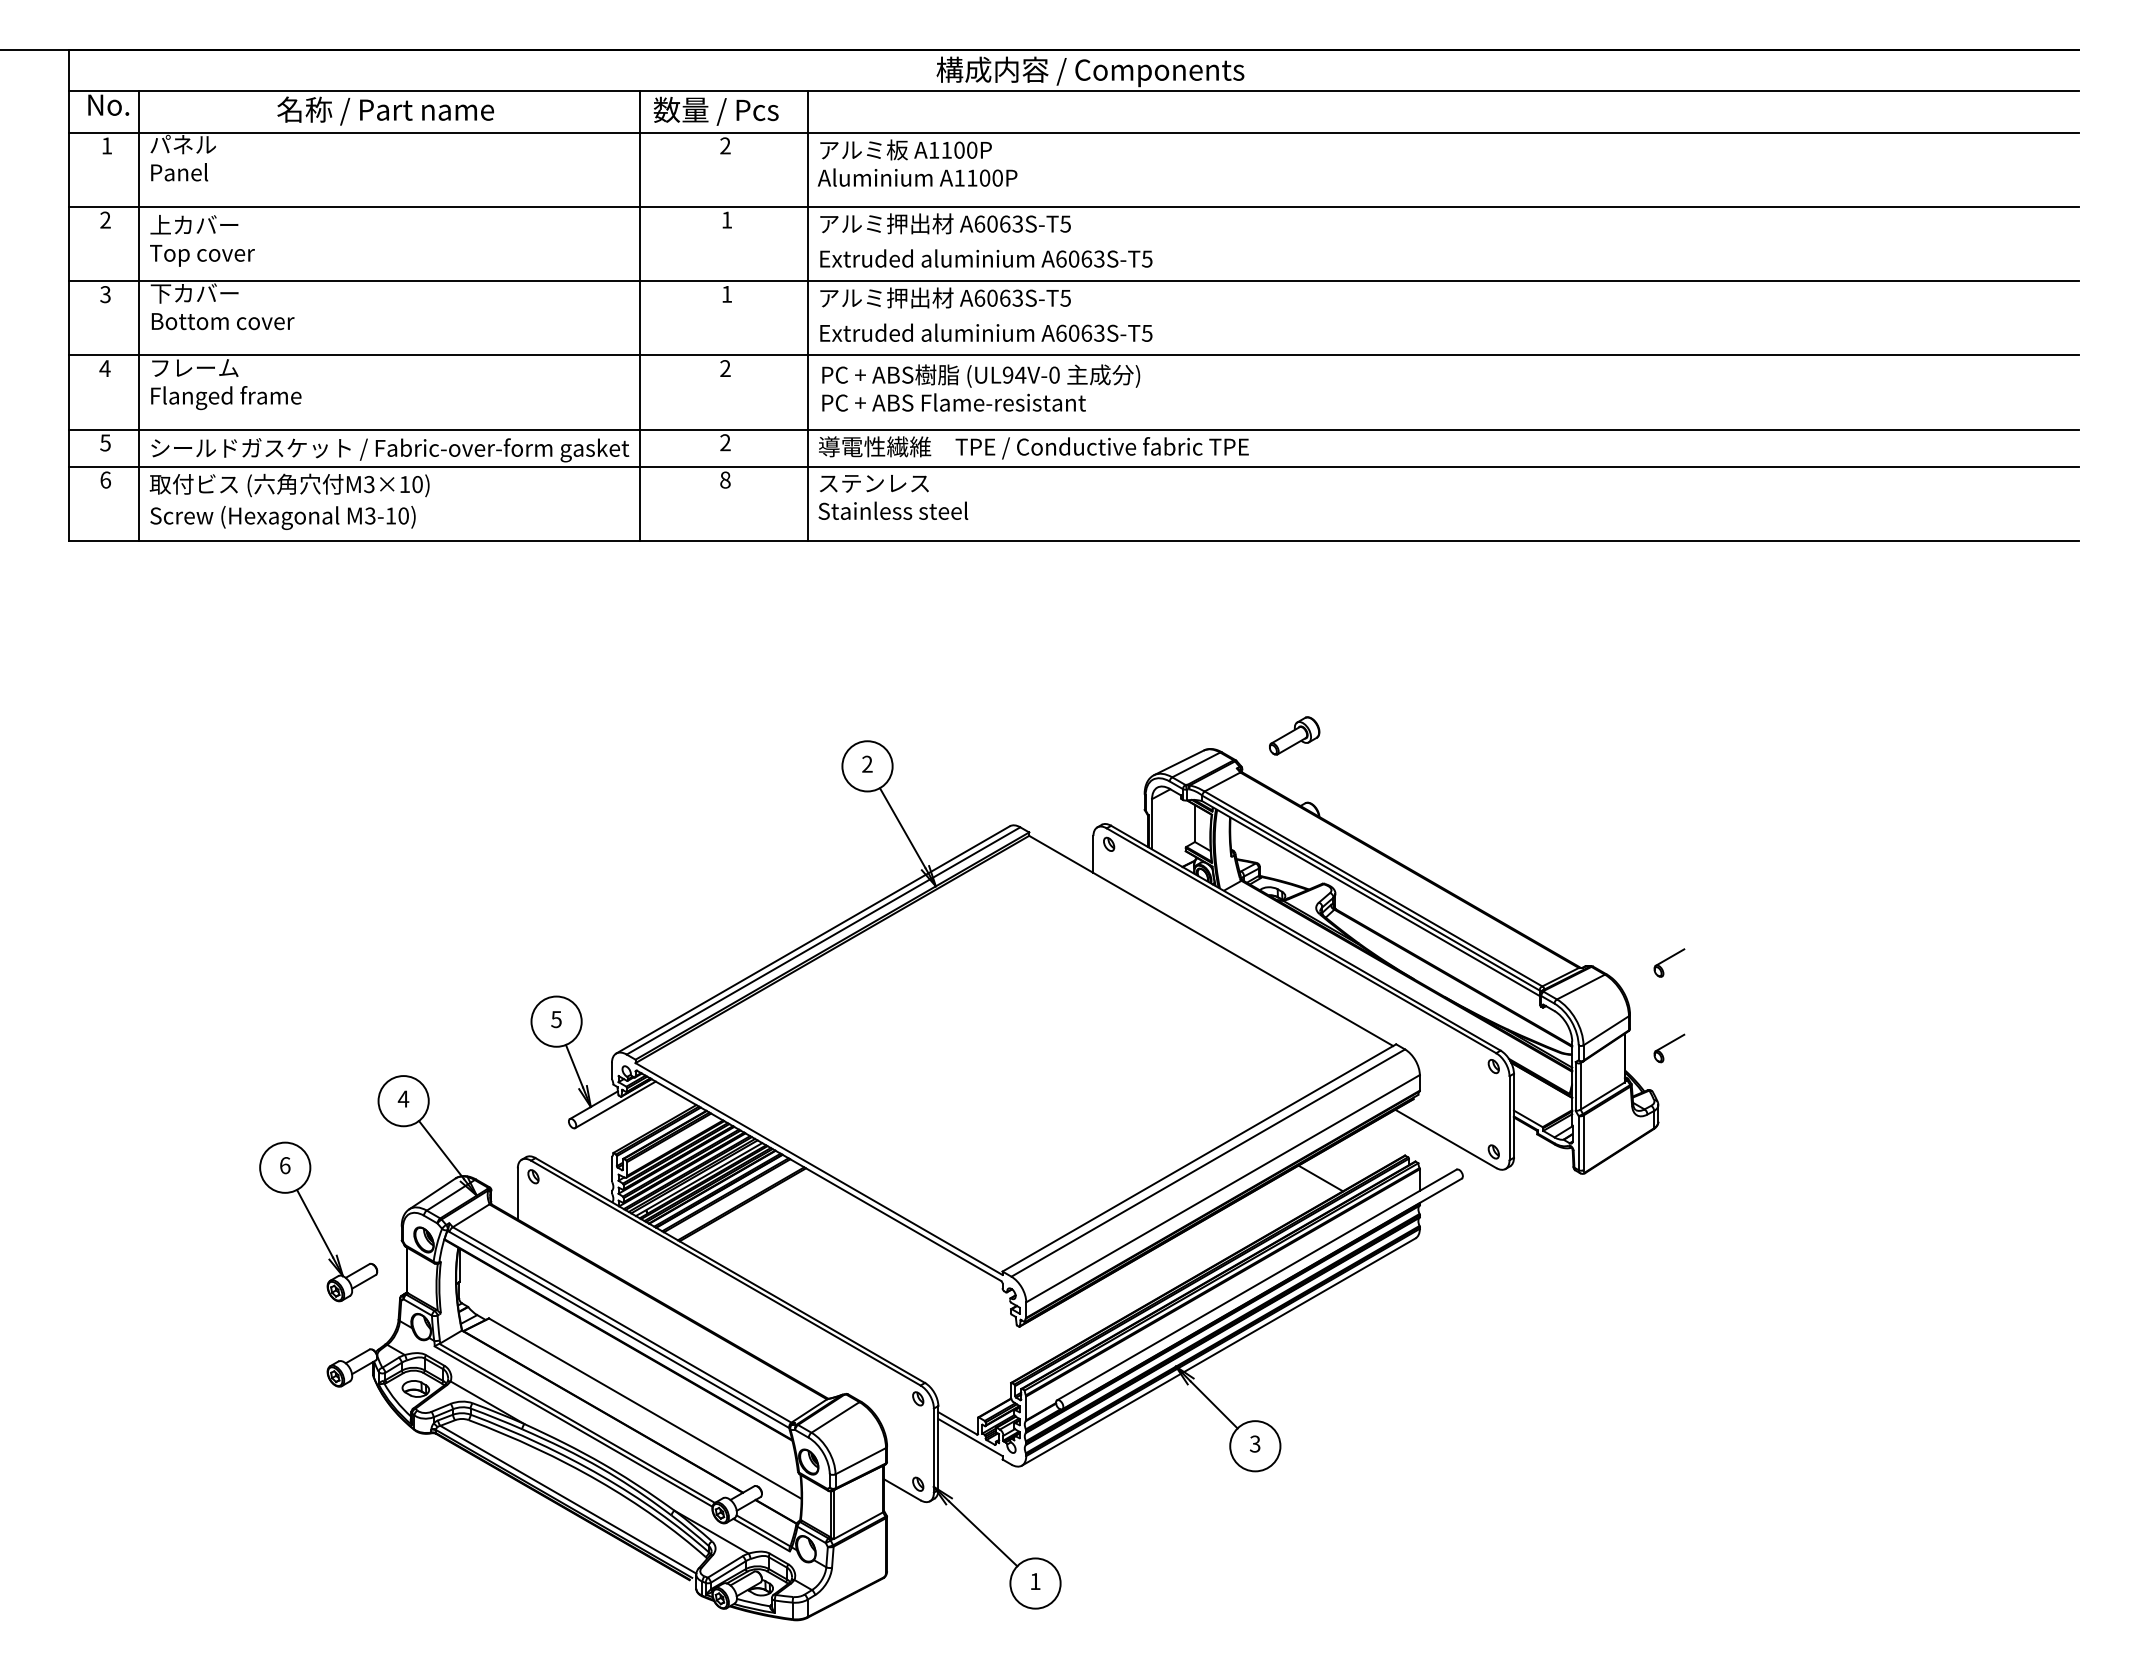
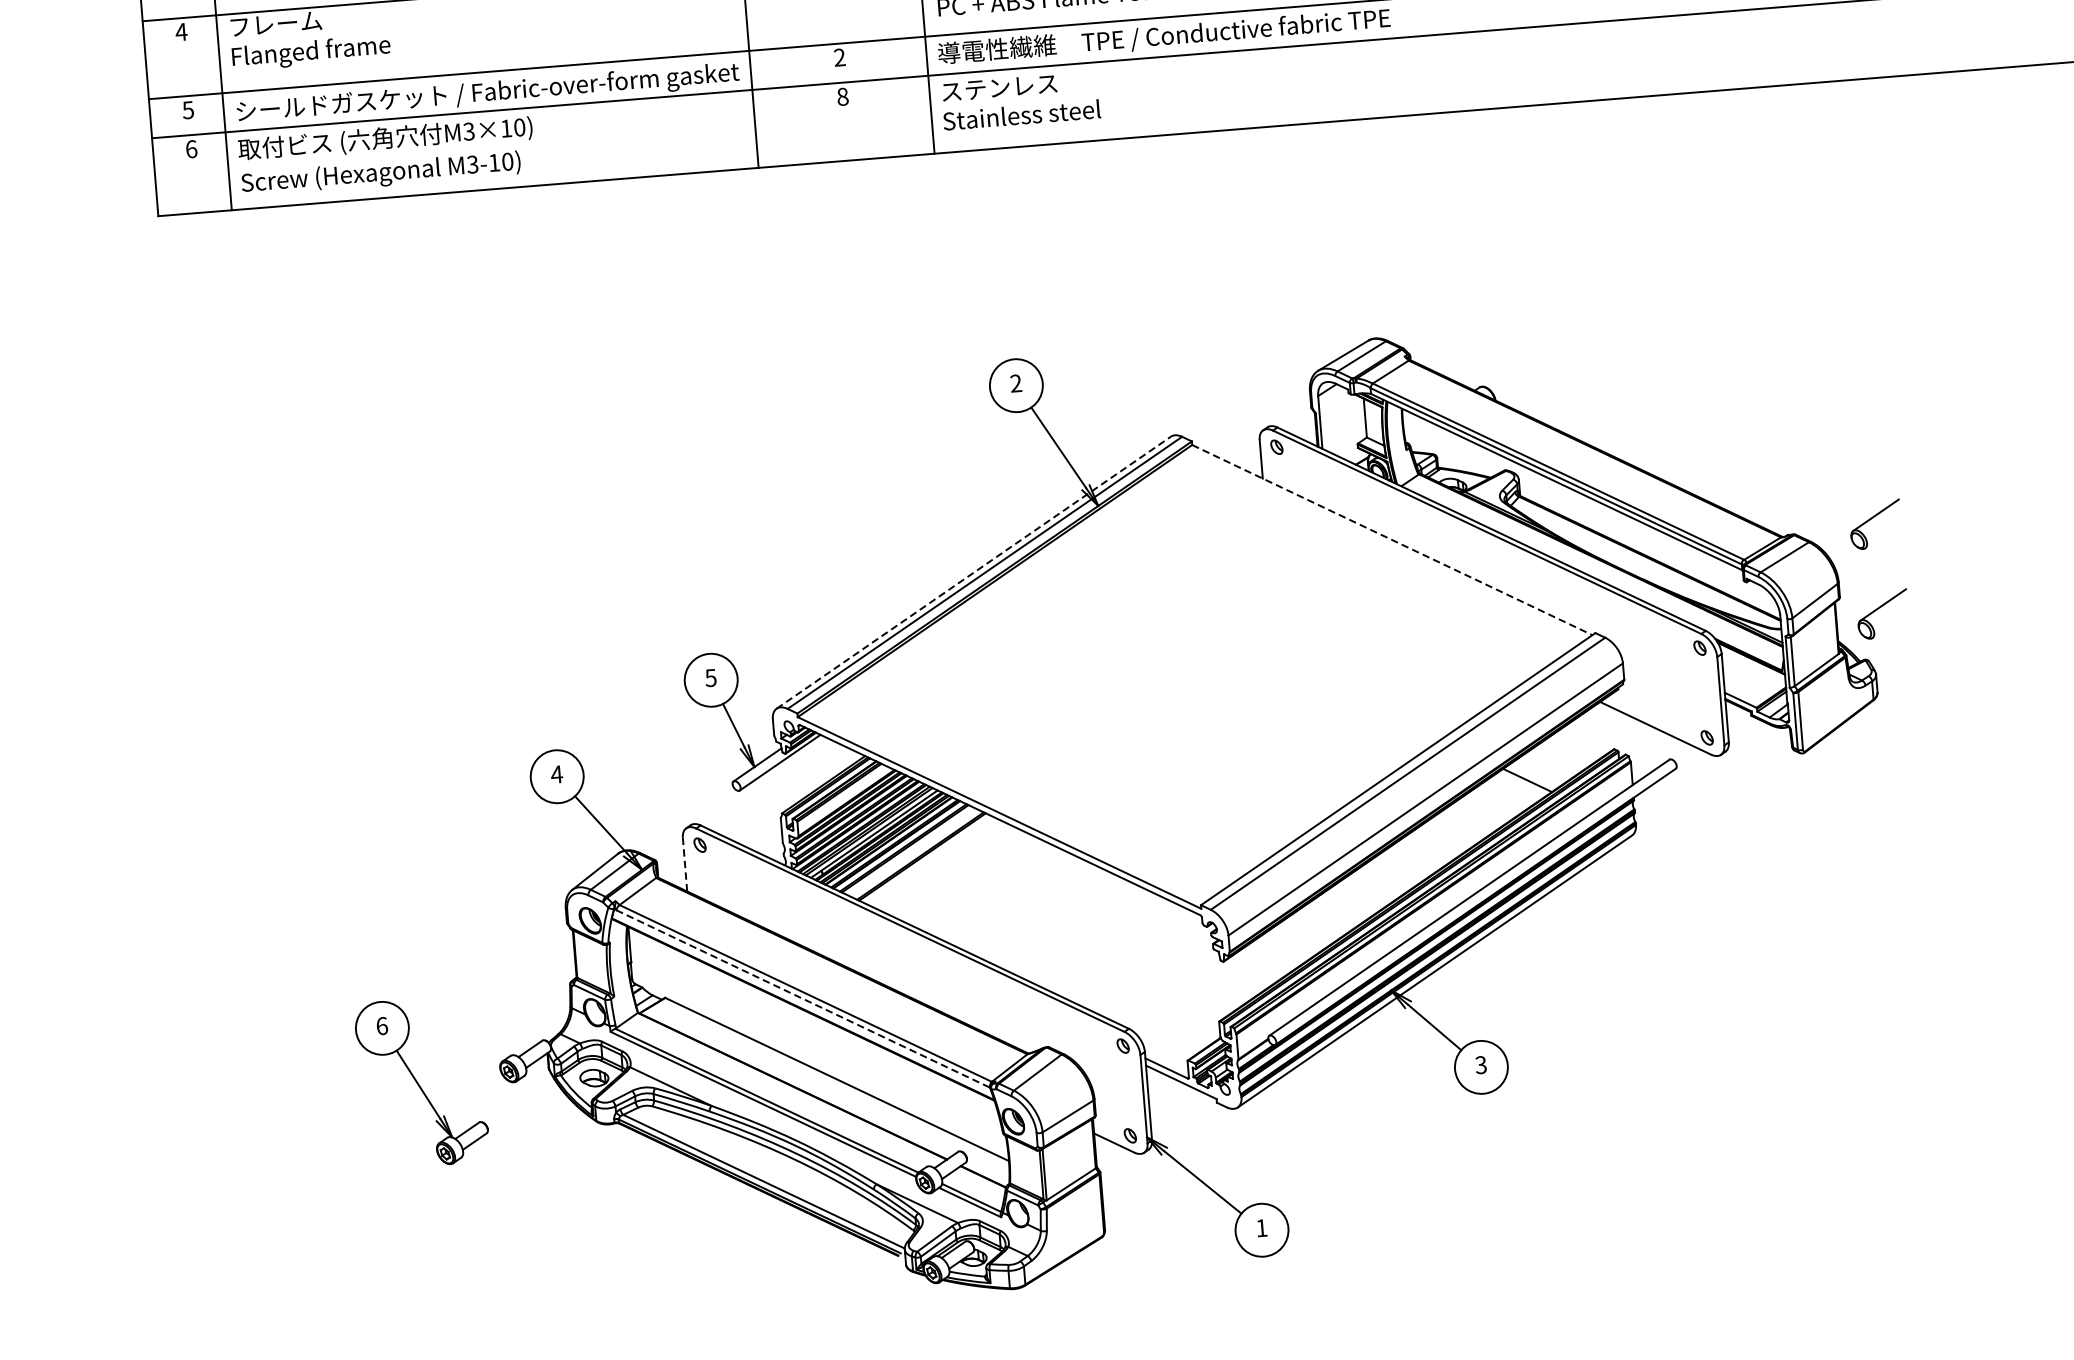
part: (1294, 735) -> (1462, 317), removed
line: (813, 939) -> (974, 572), solid -> dashed
line: (1211, 941) -> (1392, 540), solid -> dashed
part: (1669, 962) -> (1875, 523), size x1.6
part: (1669, 1048) -> (1883, 614), size x1.6
line: (517, 1193) -> (684, 864), solid -> dashed
part: (318, 1221) -> (421, 1082), moved
line: (619, 1330) -> (803, 999), solid -> dashed

